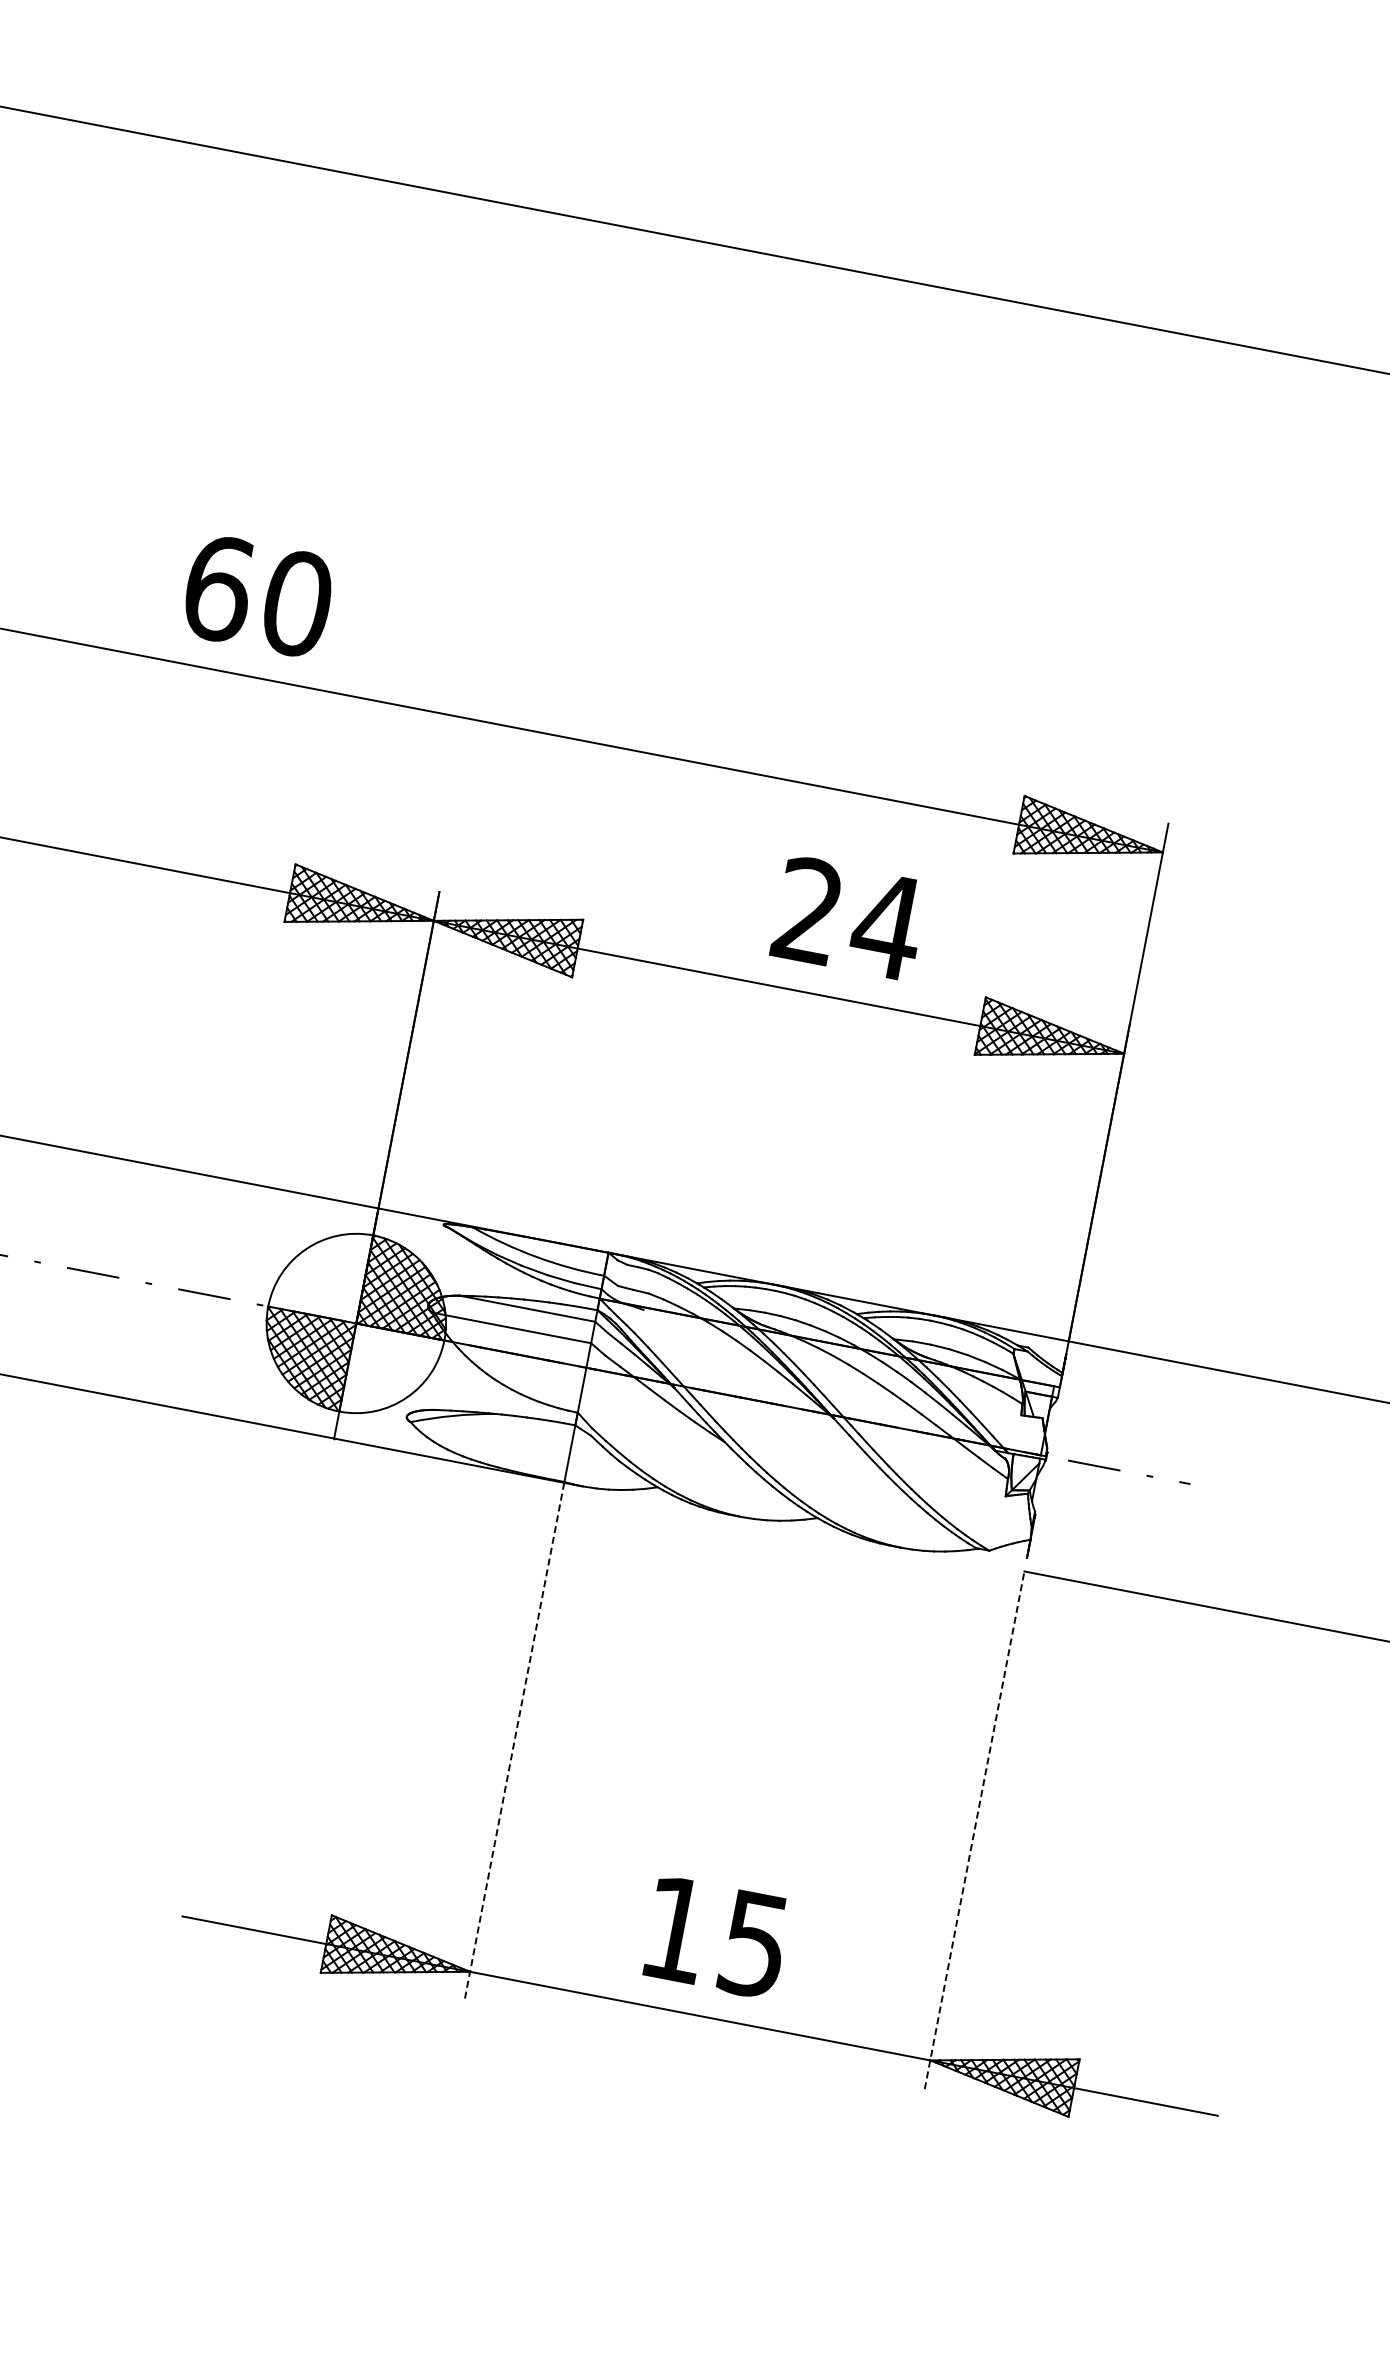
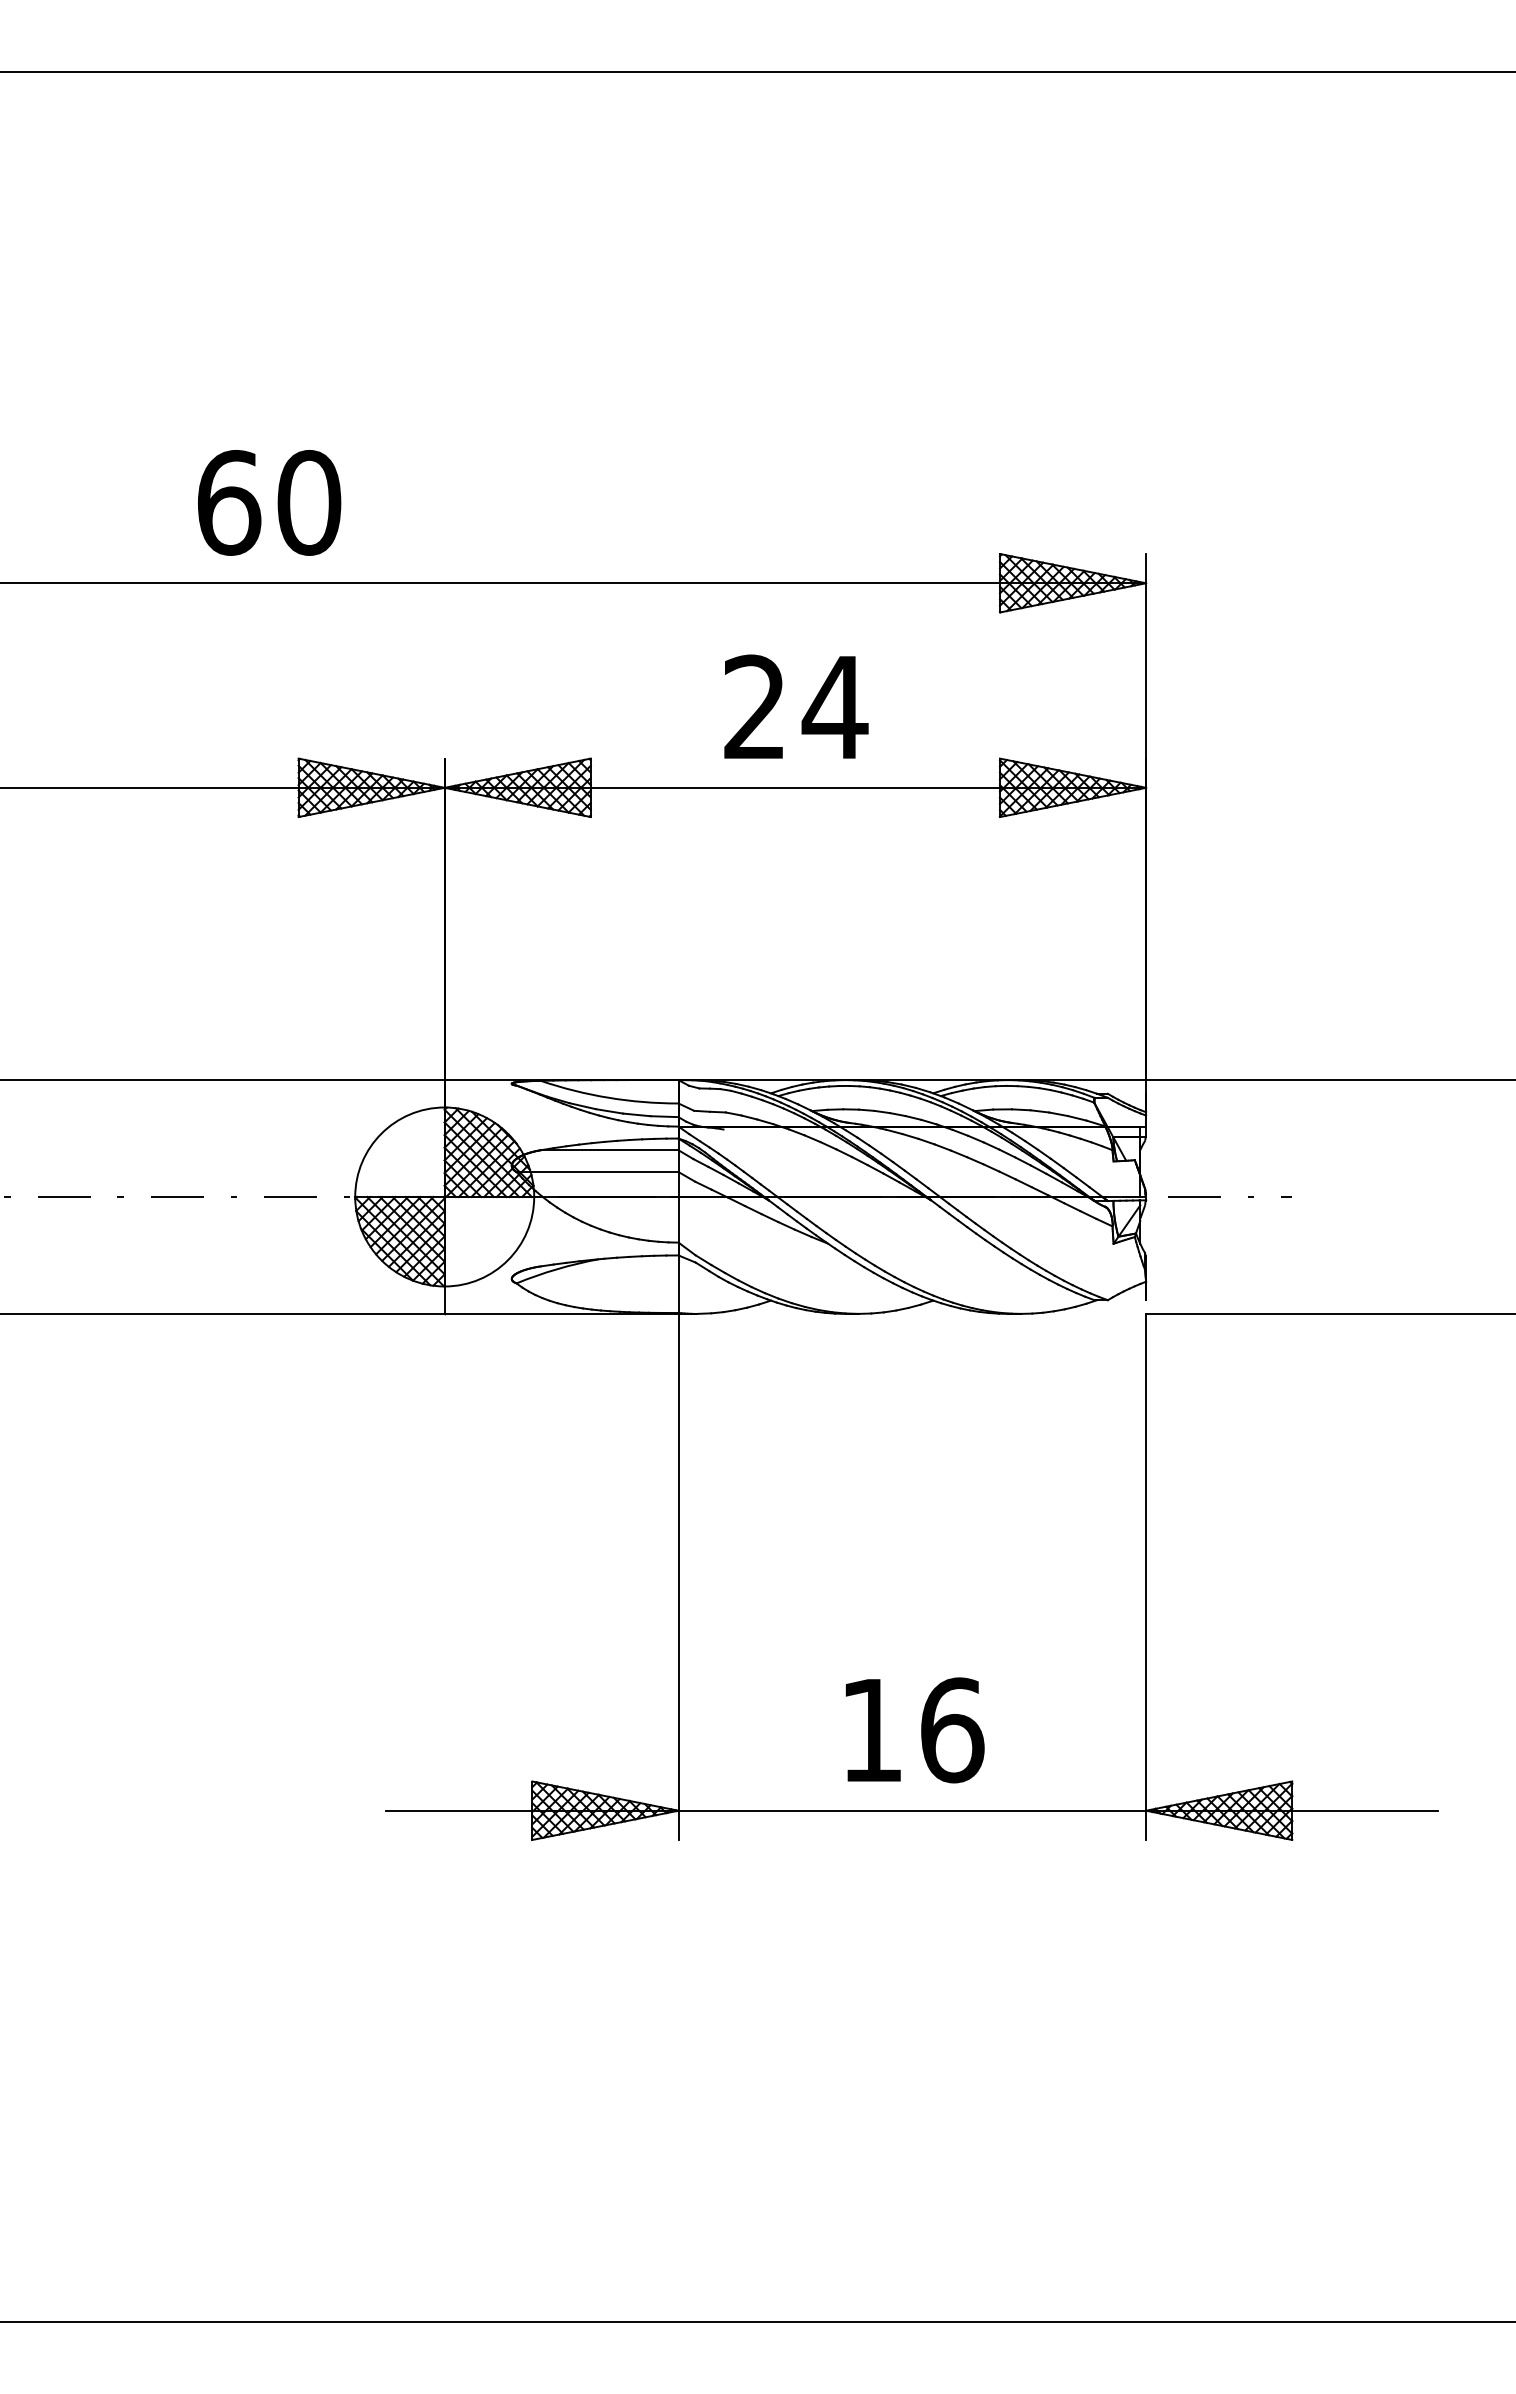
text: (258, 595) -> (269, 502), moved
text: (849, 917) -> (796, 706), moved
line: (514, 1742) -> (678, 1577), dashed -> solid
line: (975, 1829) -> (1146, 1576), dashed -> solid
text: (754, 1944) -> (952, 1730), 15 -> 16

